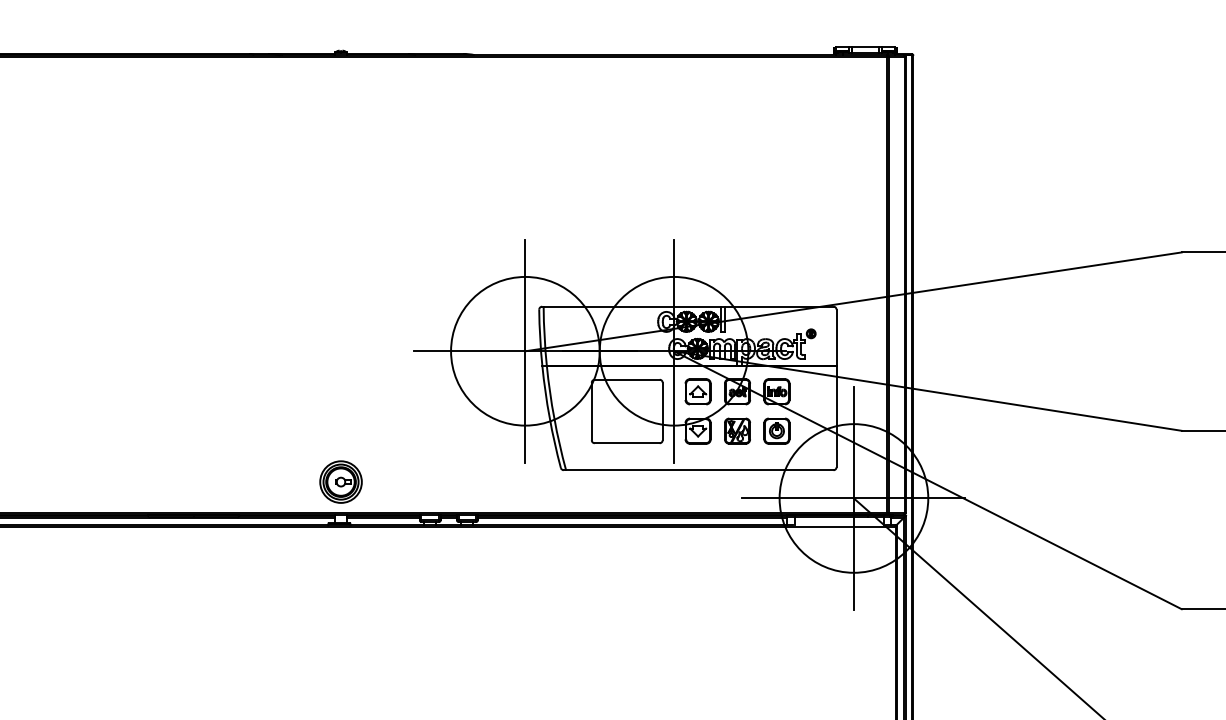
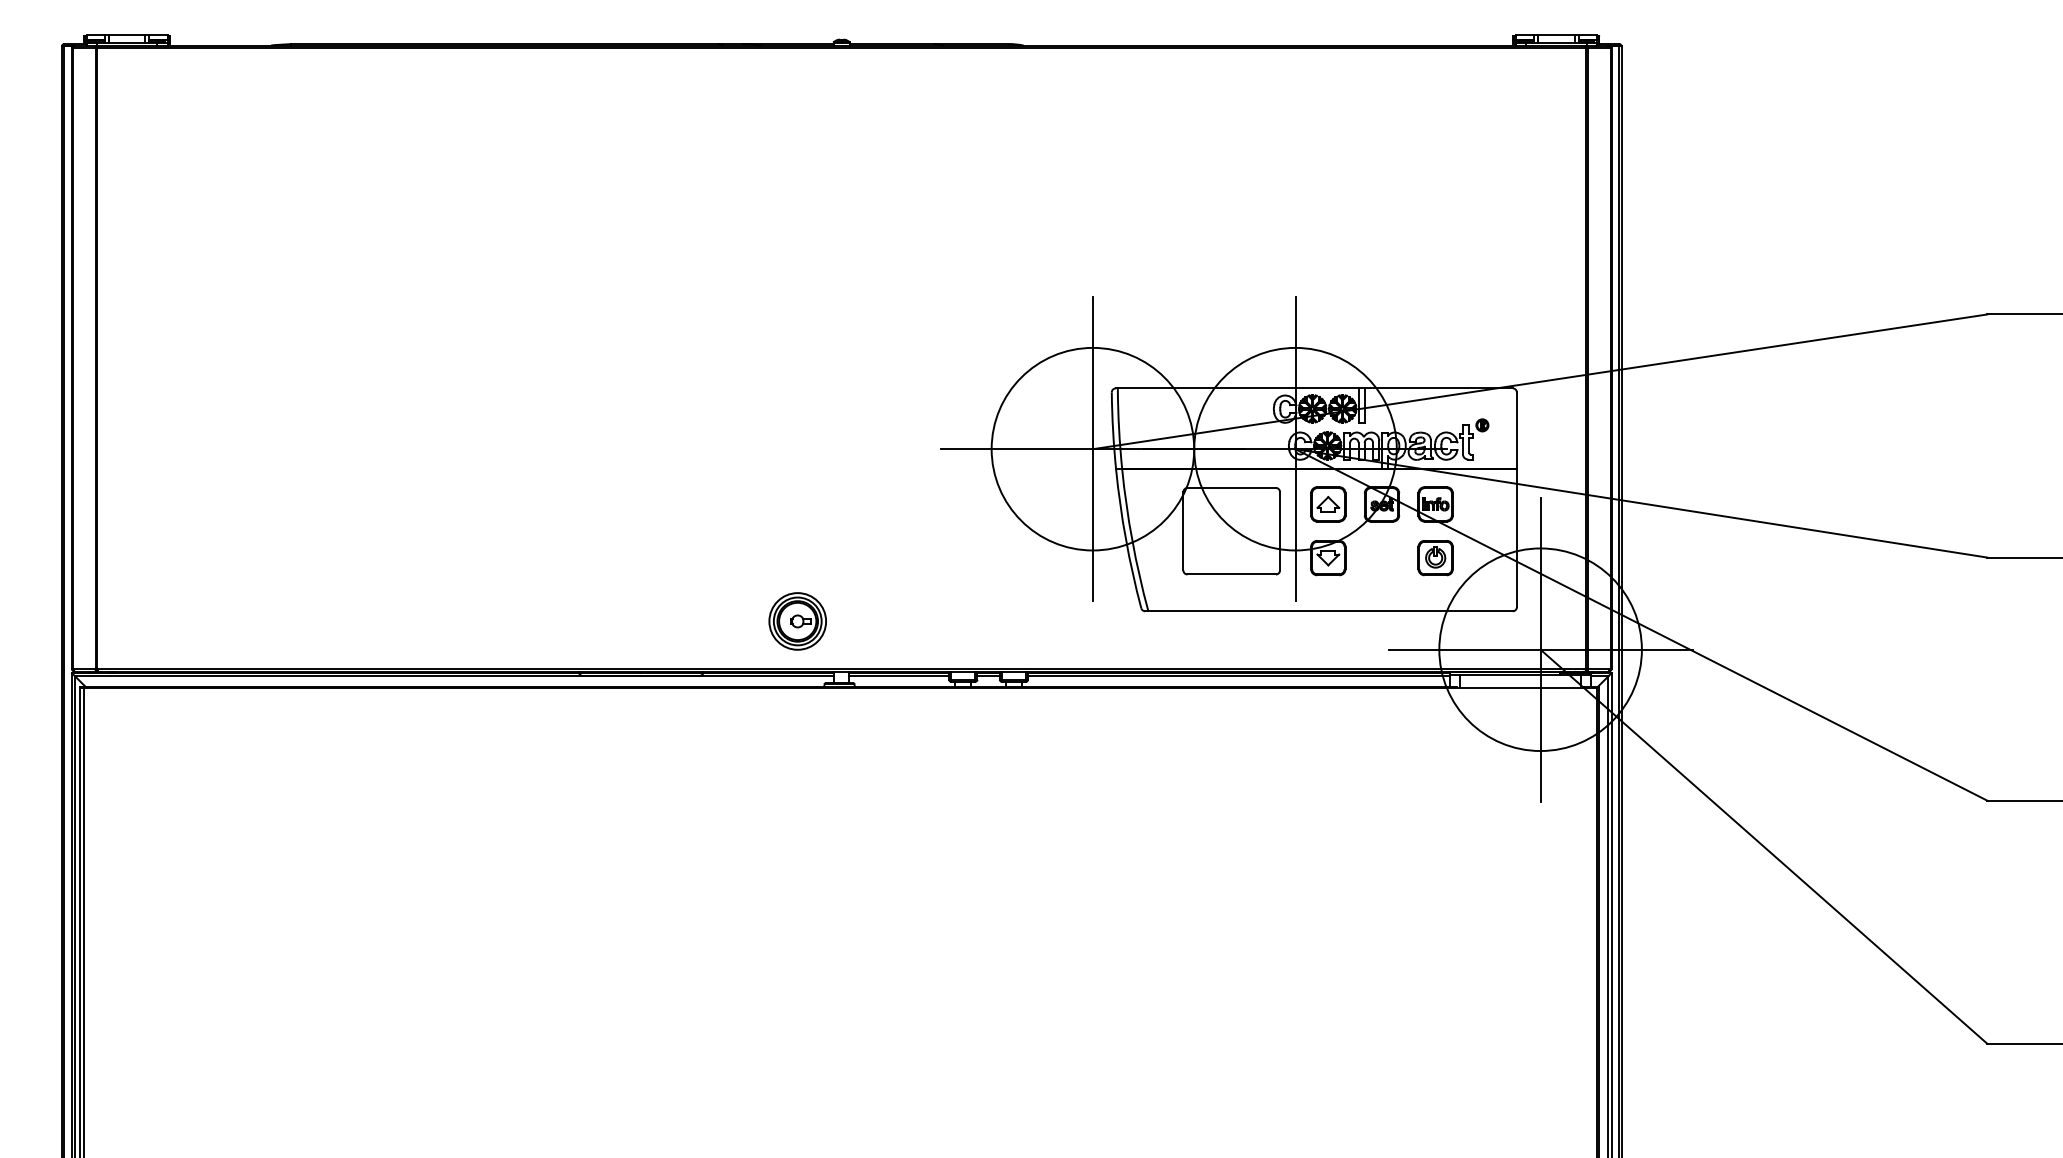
part: (737, 431) -> (1382, 558), removed
part: (340, 482) -> (797, 621), moved

